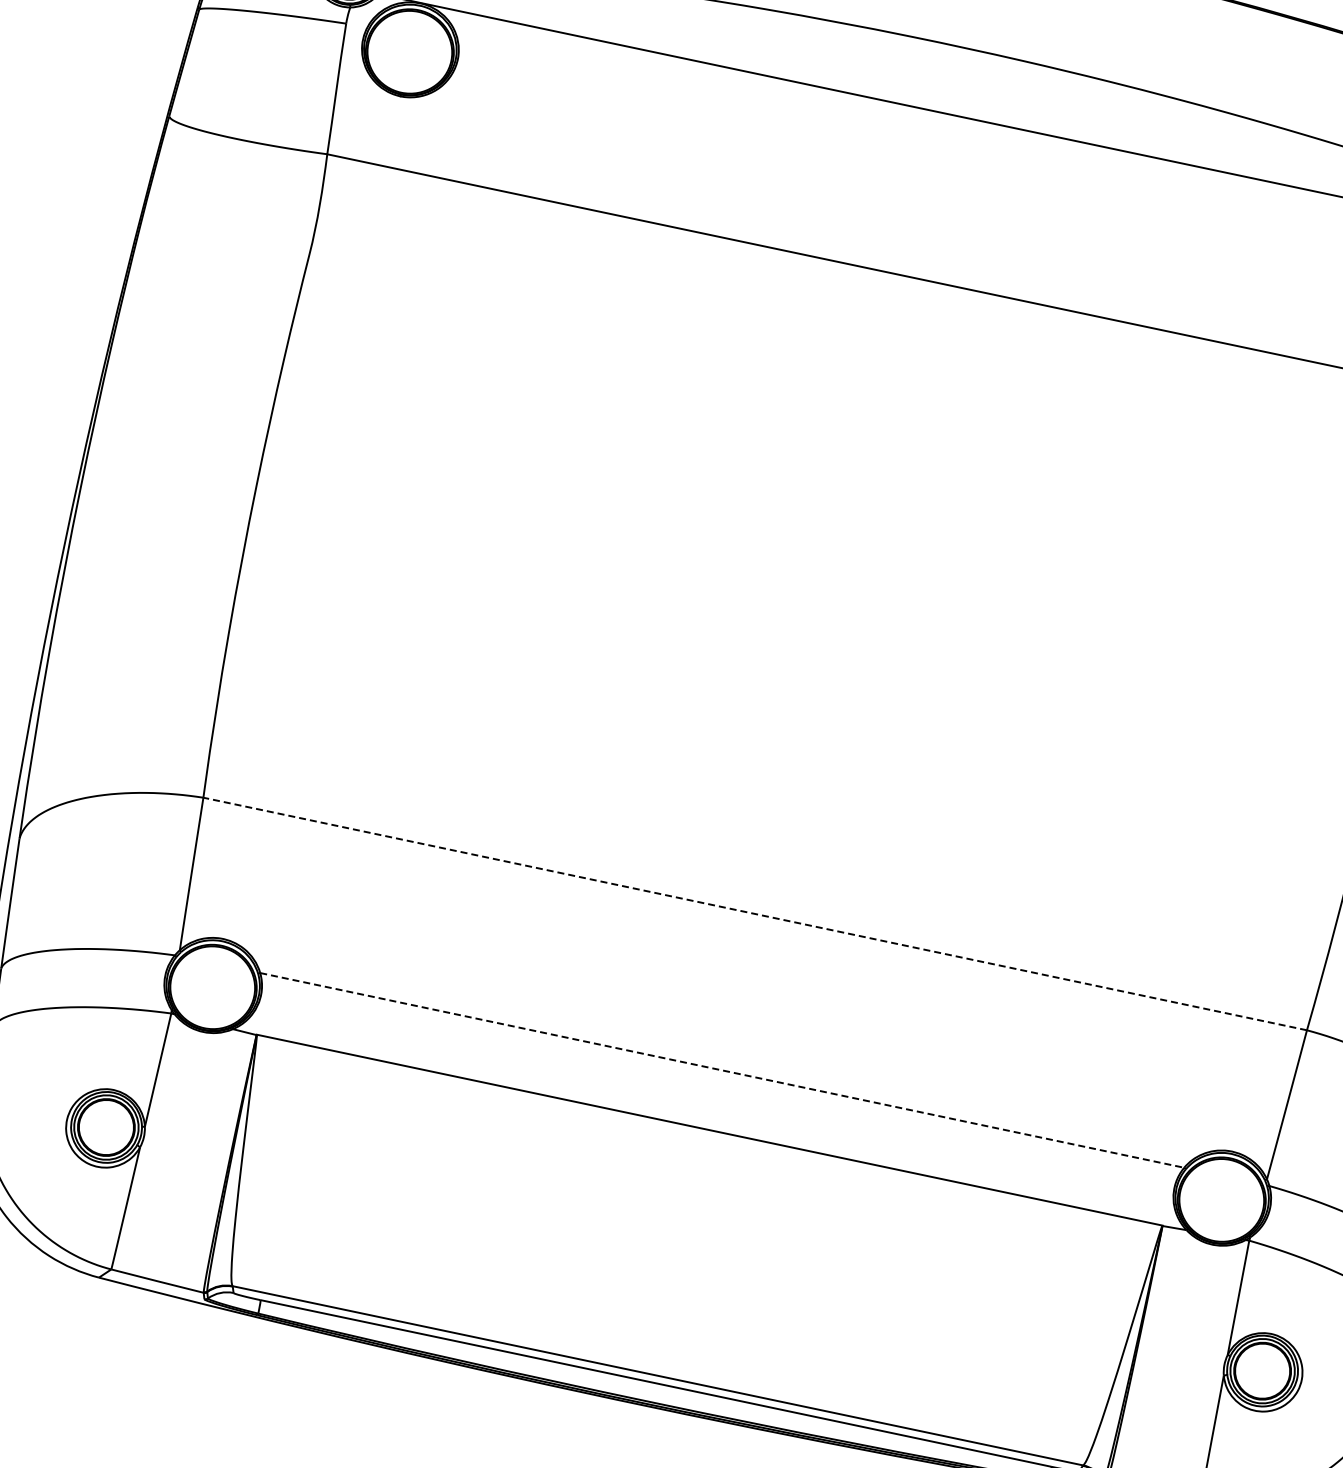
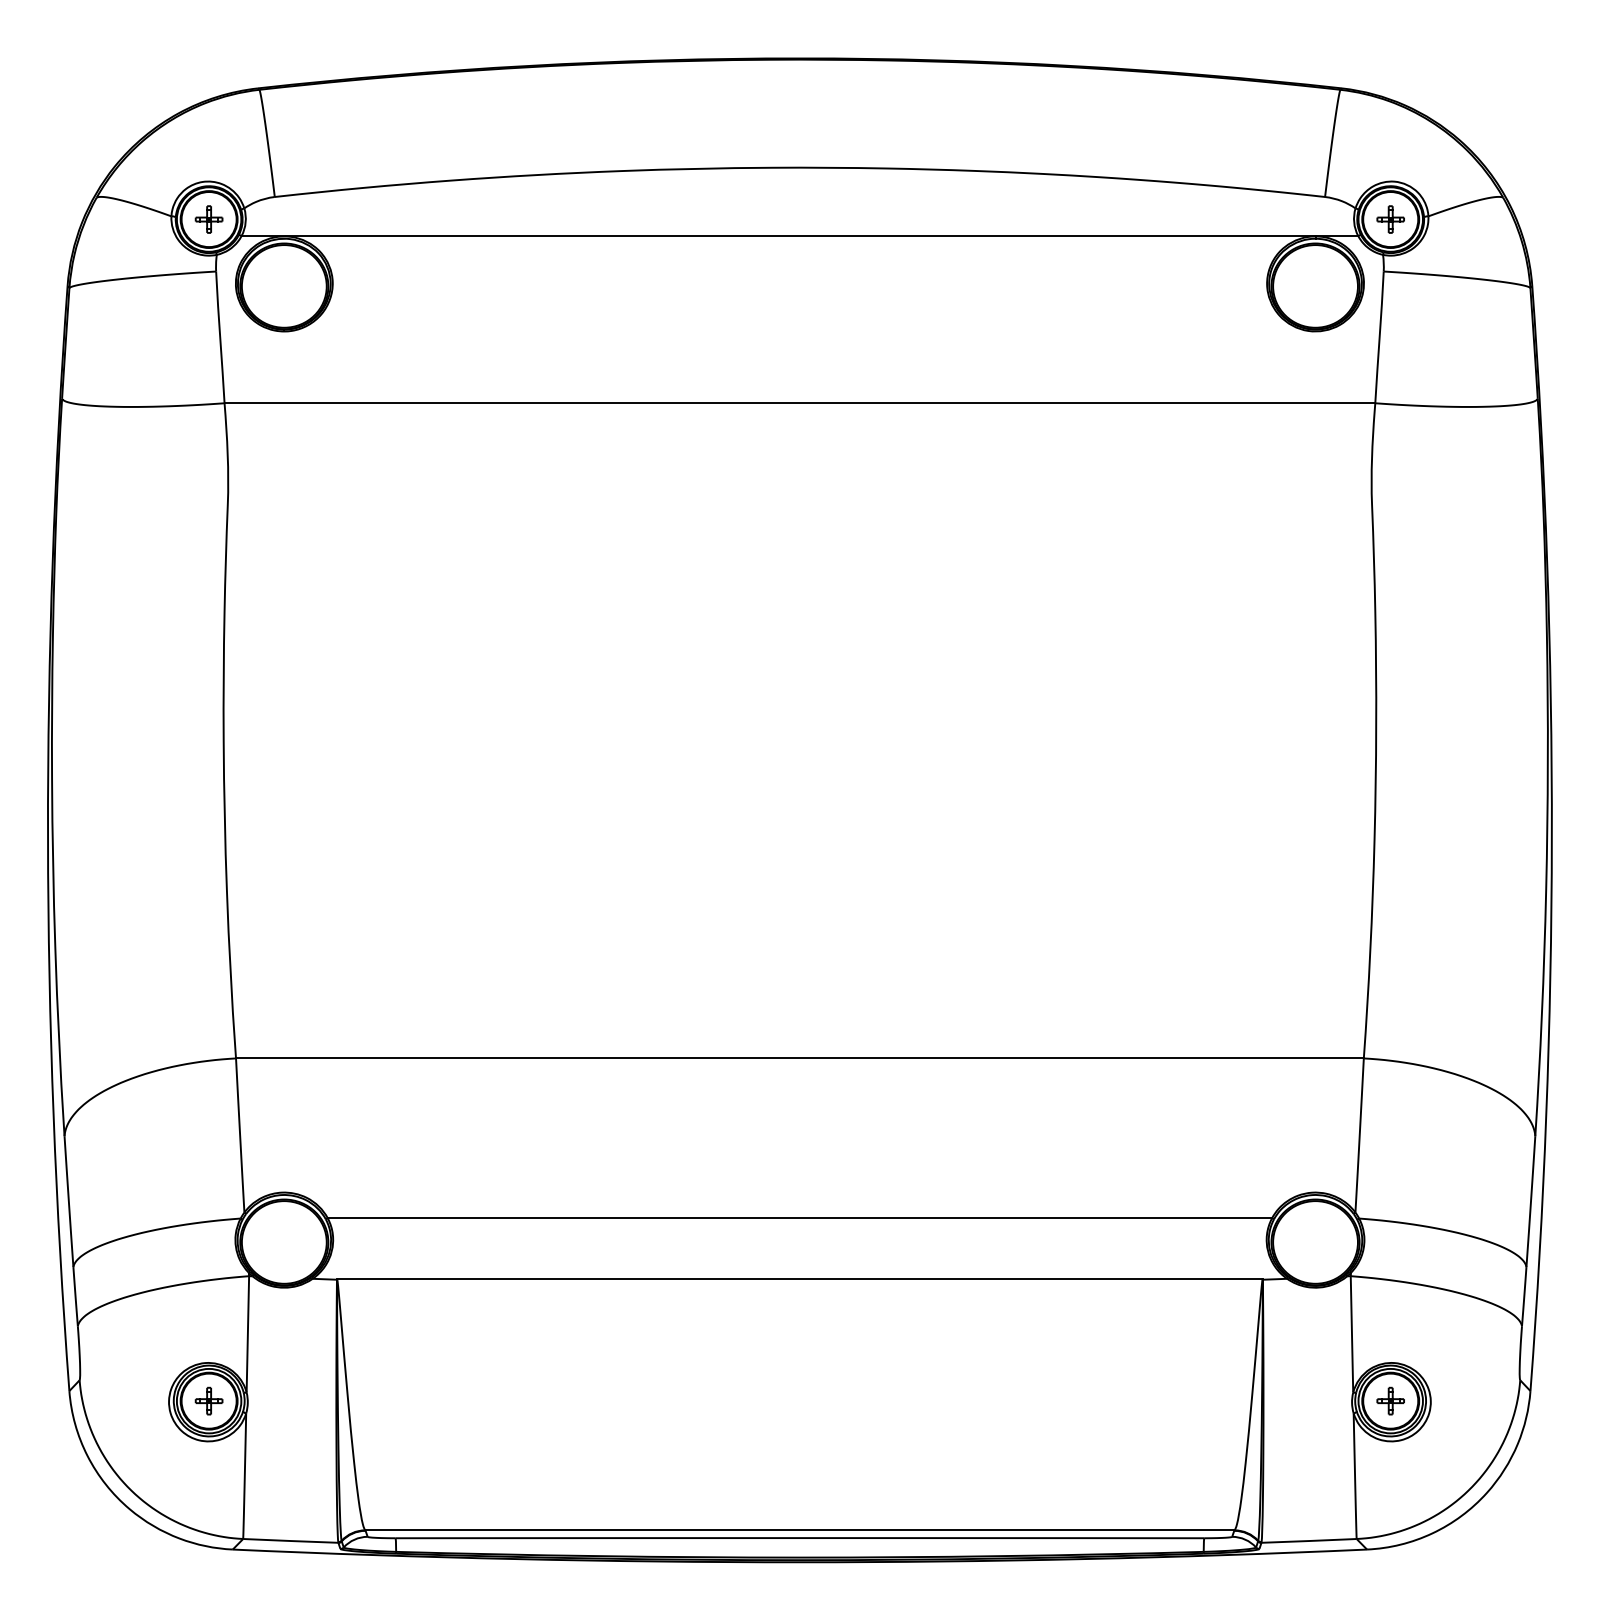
line: (754, 913) -> (799, 1058), dashed -> solid
line: (722, 1070) -> (800, 1218), dashed -> solid
part: (105, 1126) -> (208, 1400), added
part: (1262, 1370) -> (1390, 1400), added

